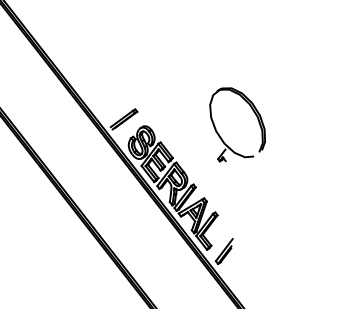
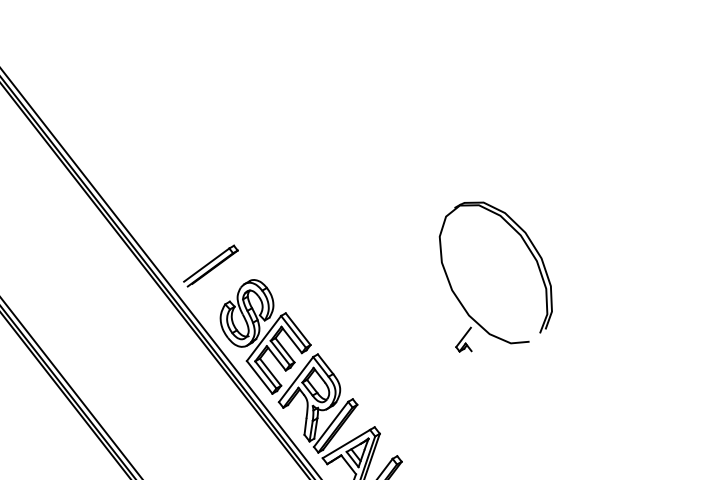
part: (253, 112) -> (528, 251), moved

